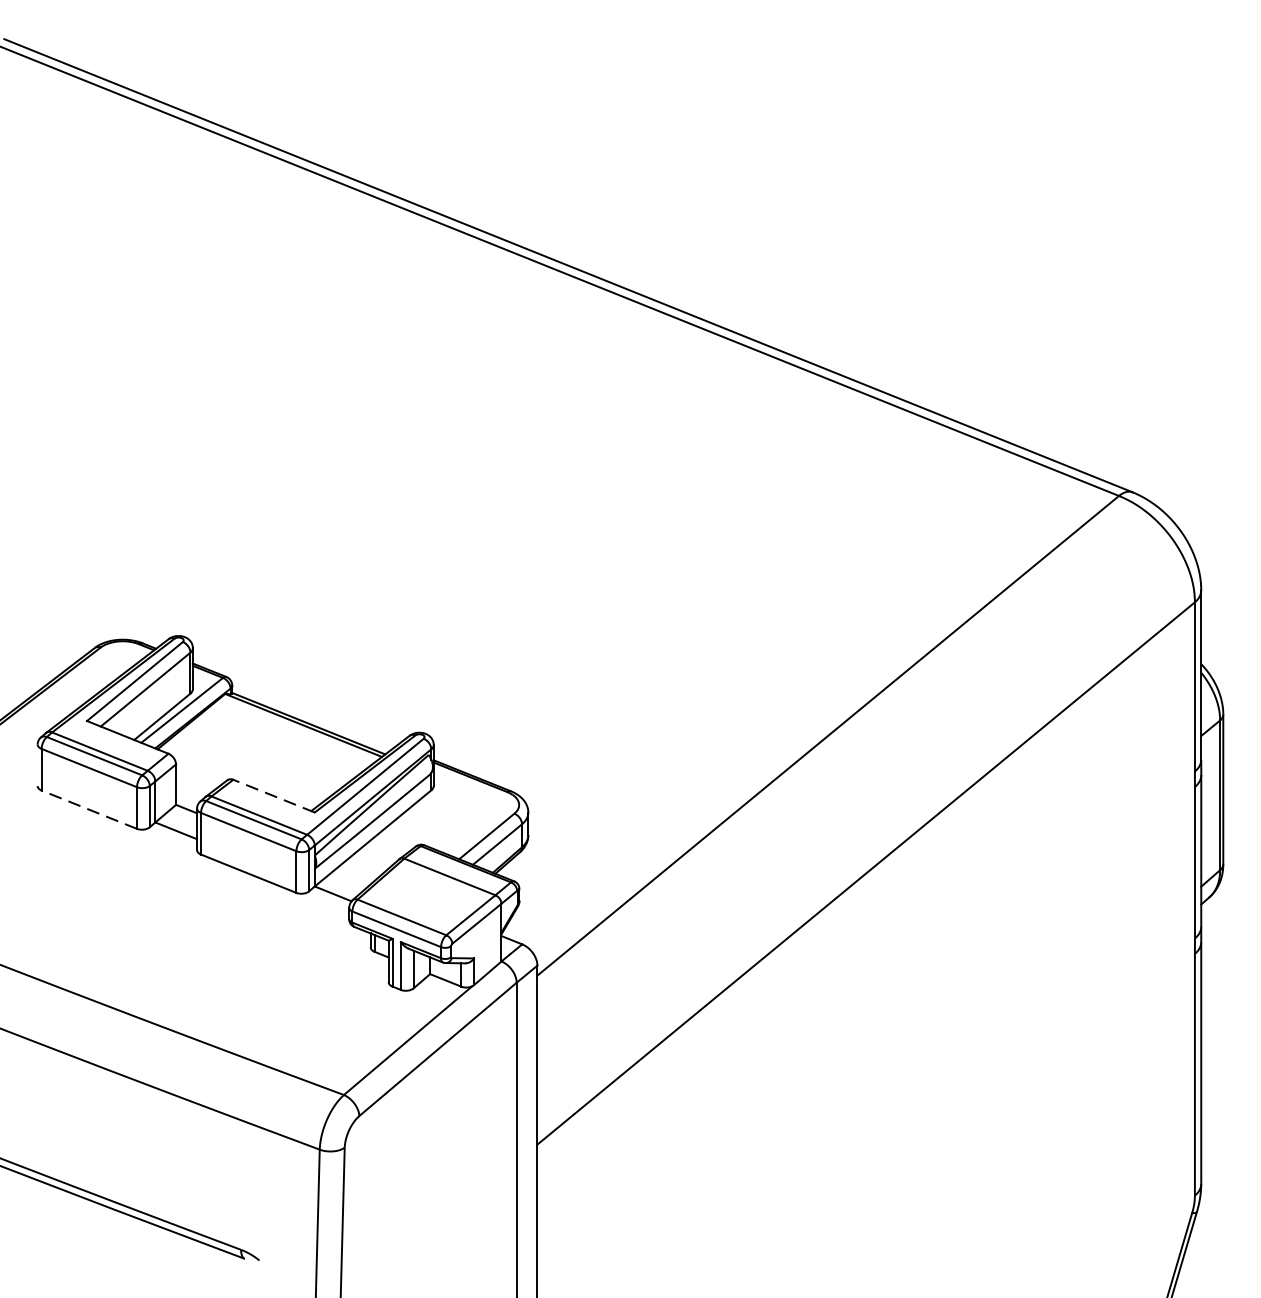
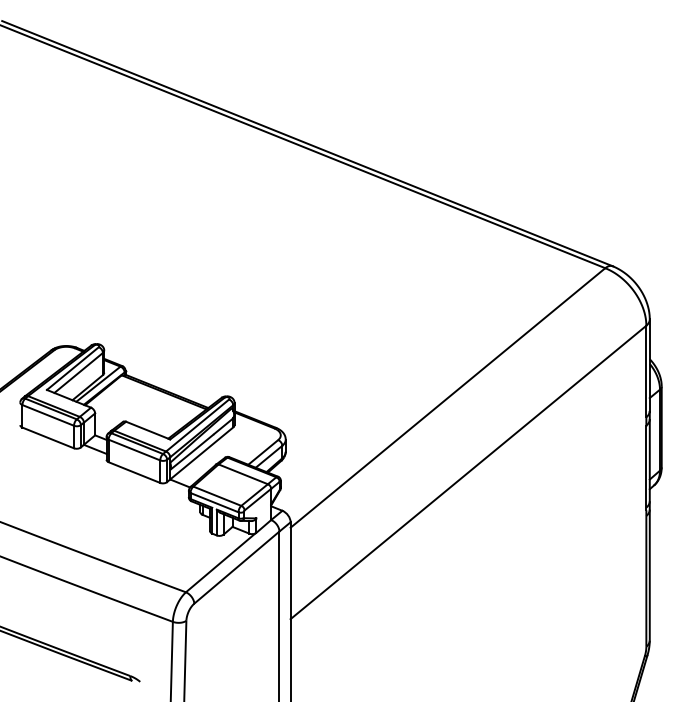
line: (274, 795) -> (148, 430), dashed -> solid
line: (89, 808) -> (48, 437), dashed -> solid

